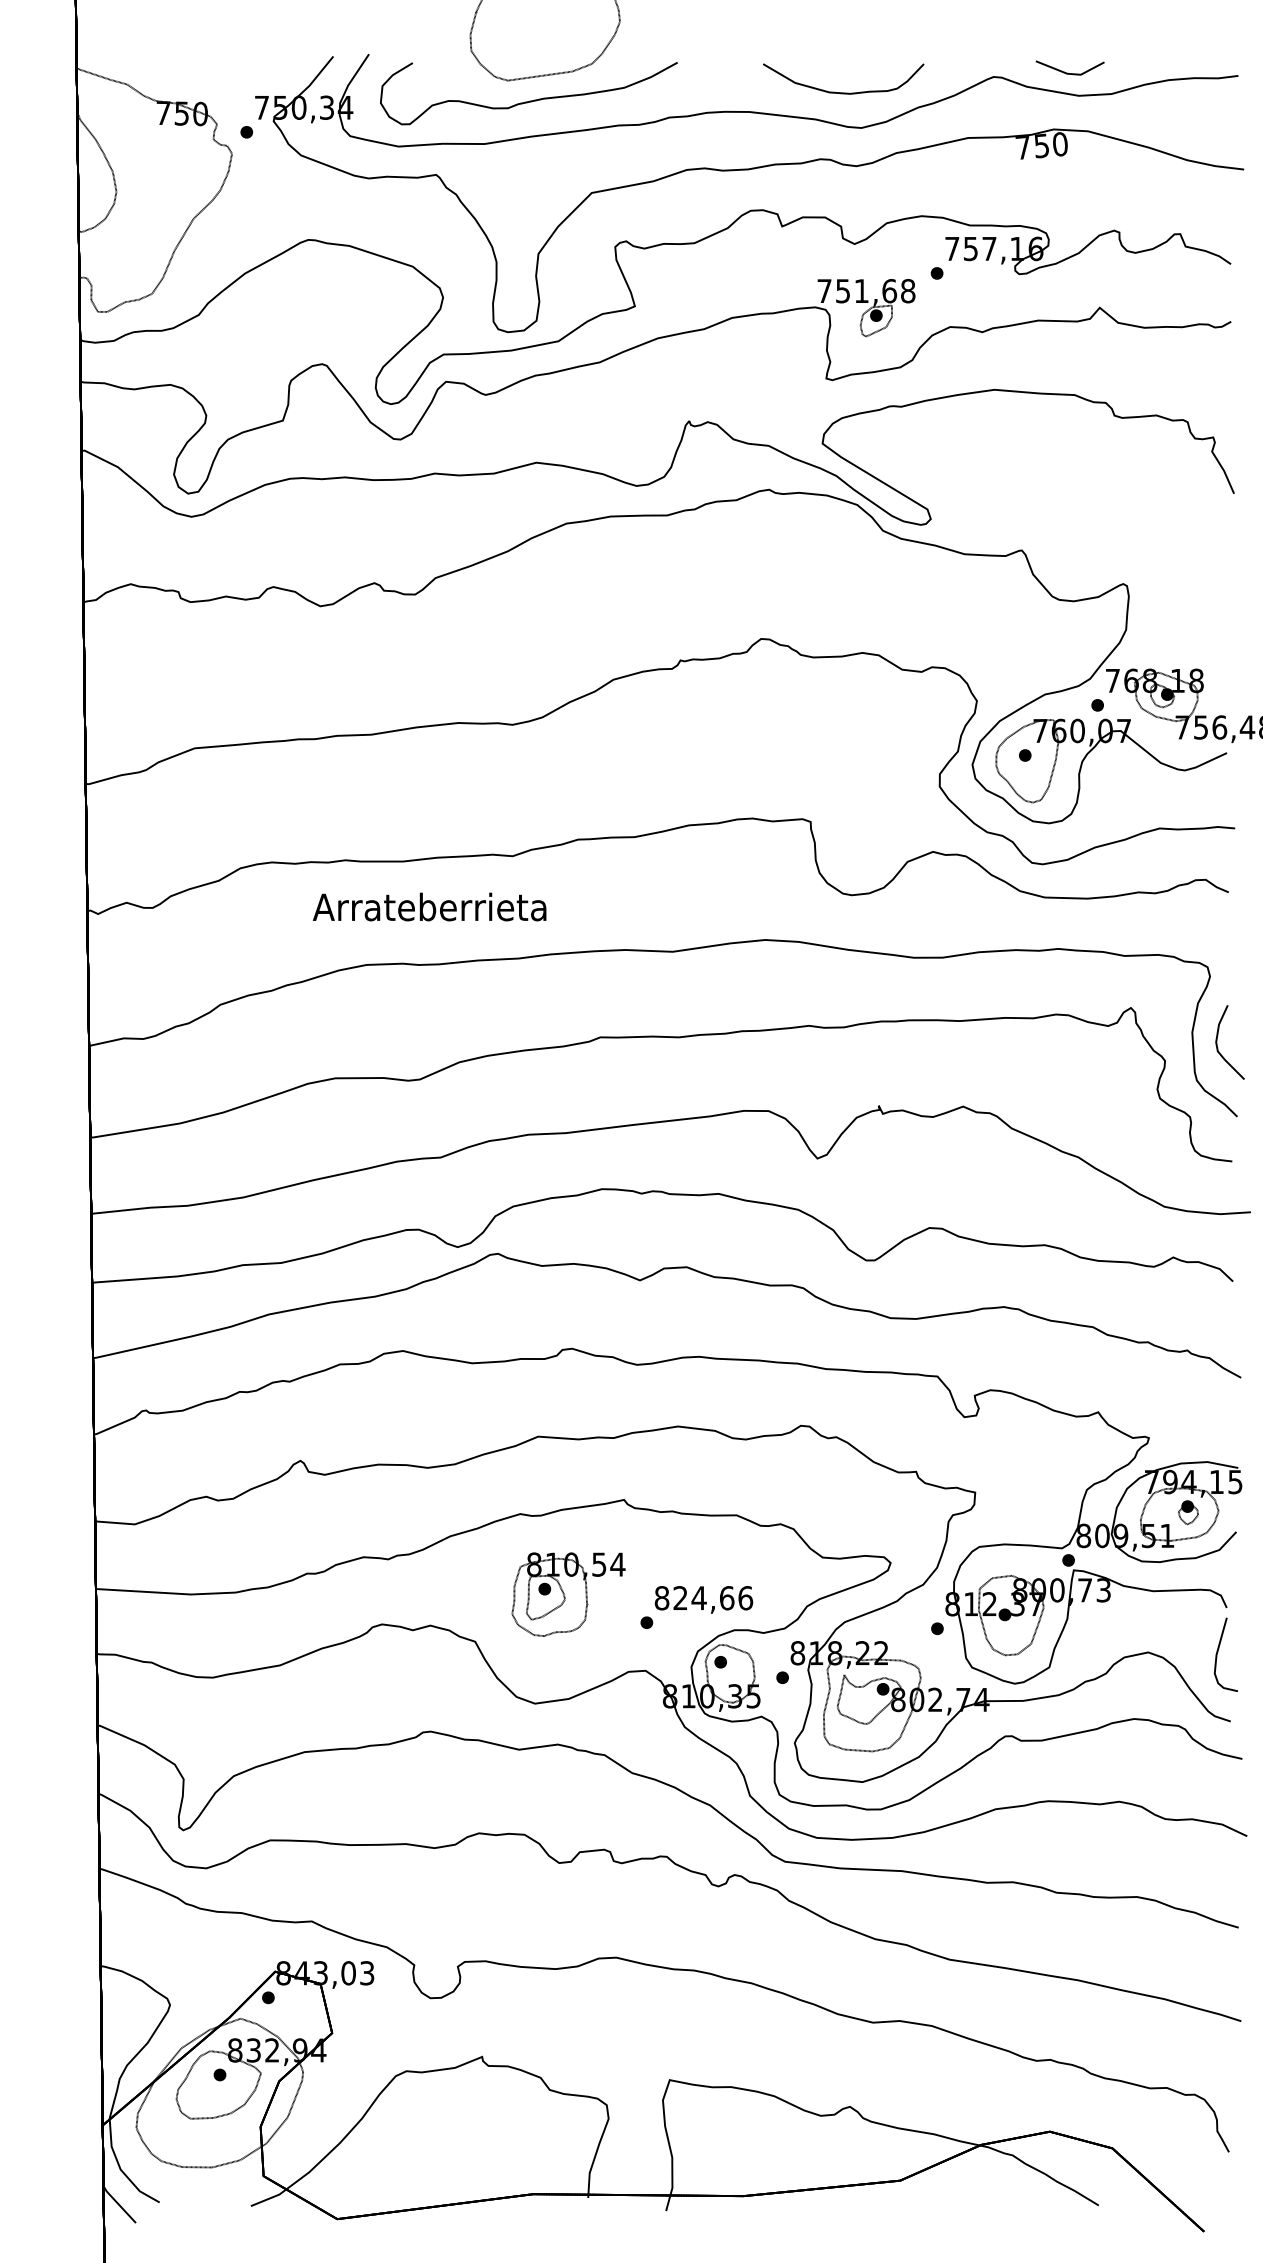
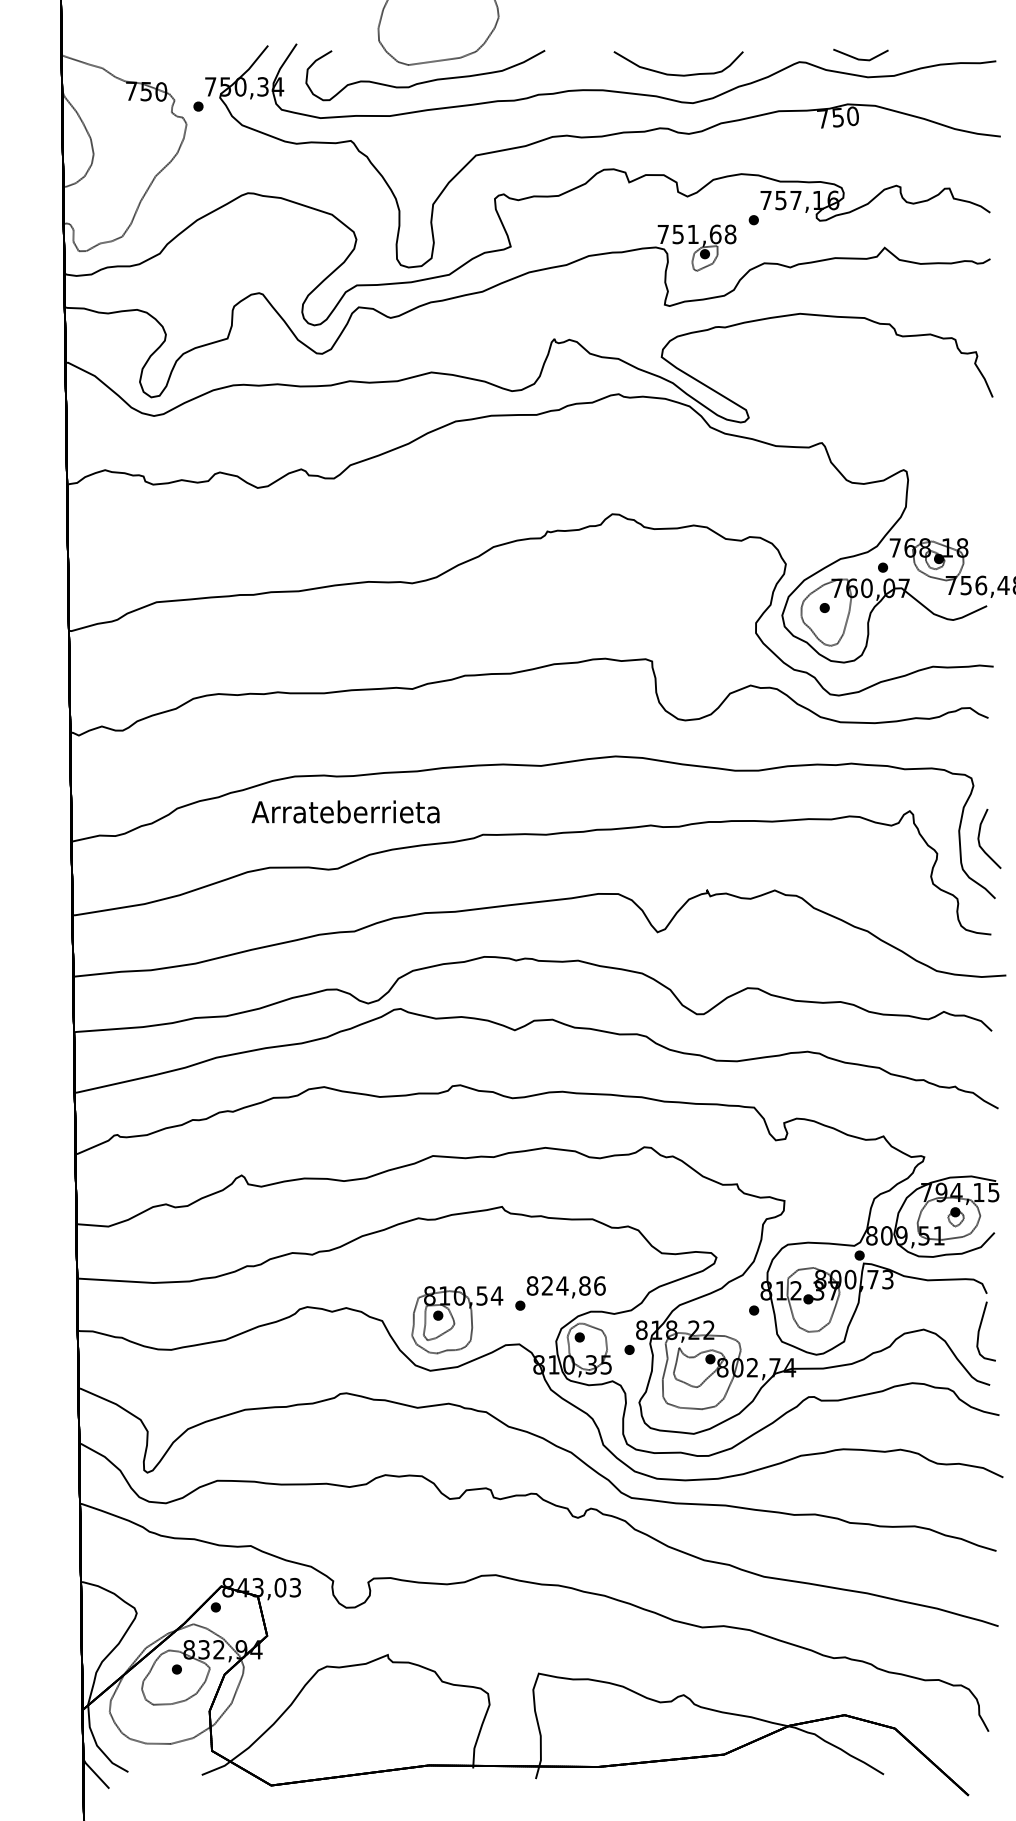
text: (429, 906) -> (345, 811), moved
part: (568, 1594) -> (457, 1319), moved
text: (726, 1598) -> (584, 1286), 824,66 -> 824,86

